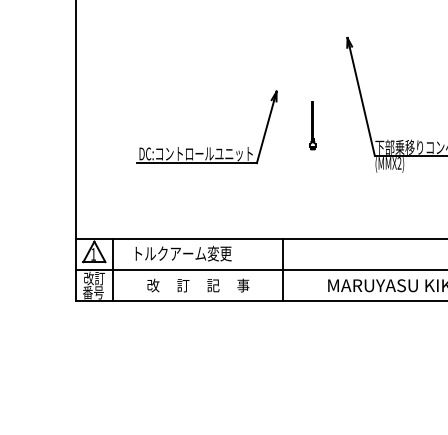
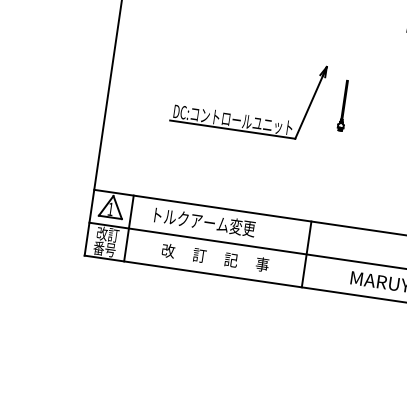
part: (312, 125) -> (343, 105), moved

